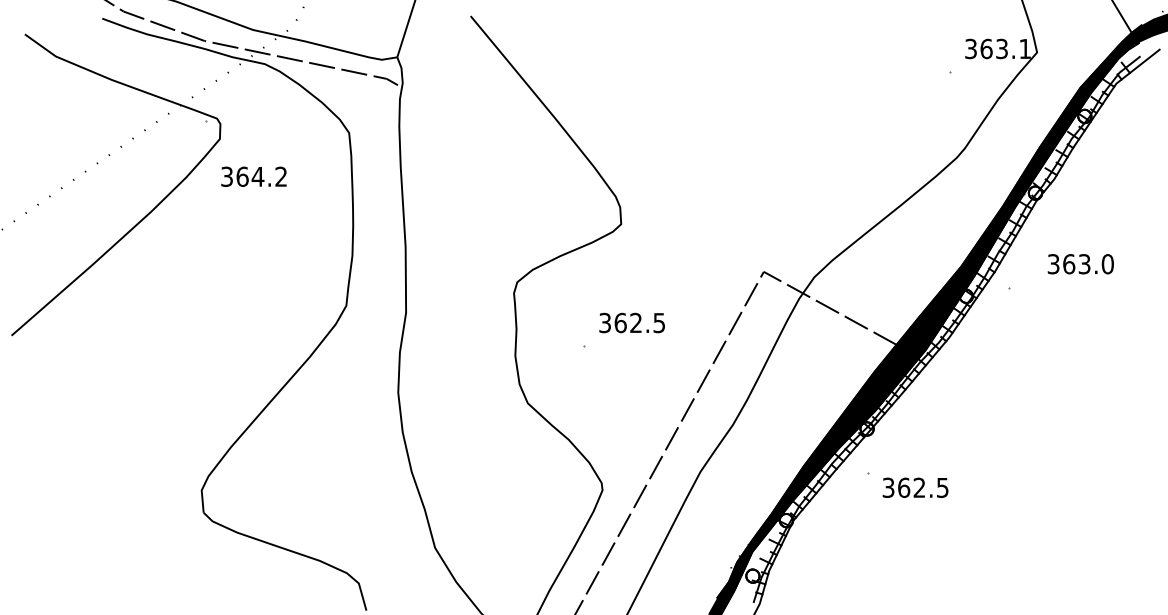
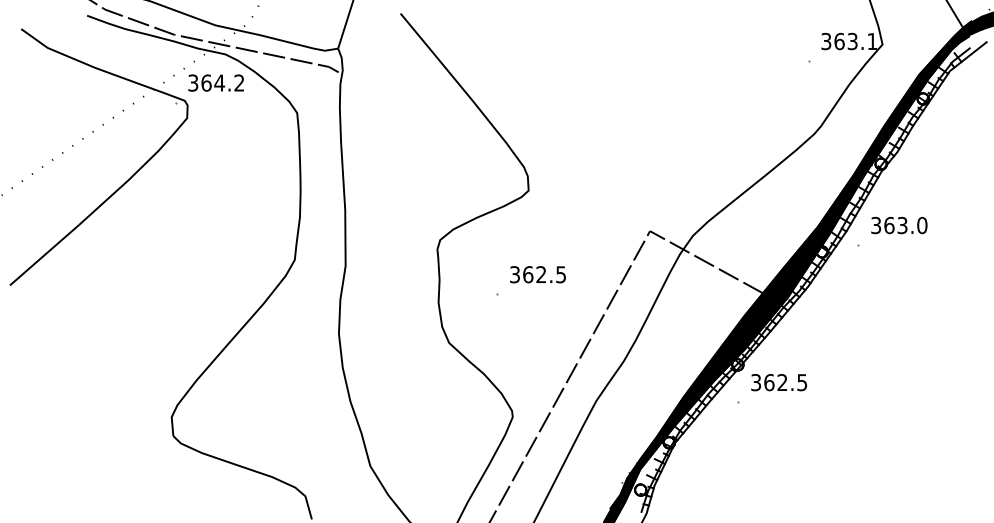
text: (253, 176) -> (215, 82), moved
text: (1080, 264) -> (899, 225), moved
text: (915, 487) -> (779, 382), moved

